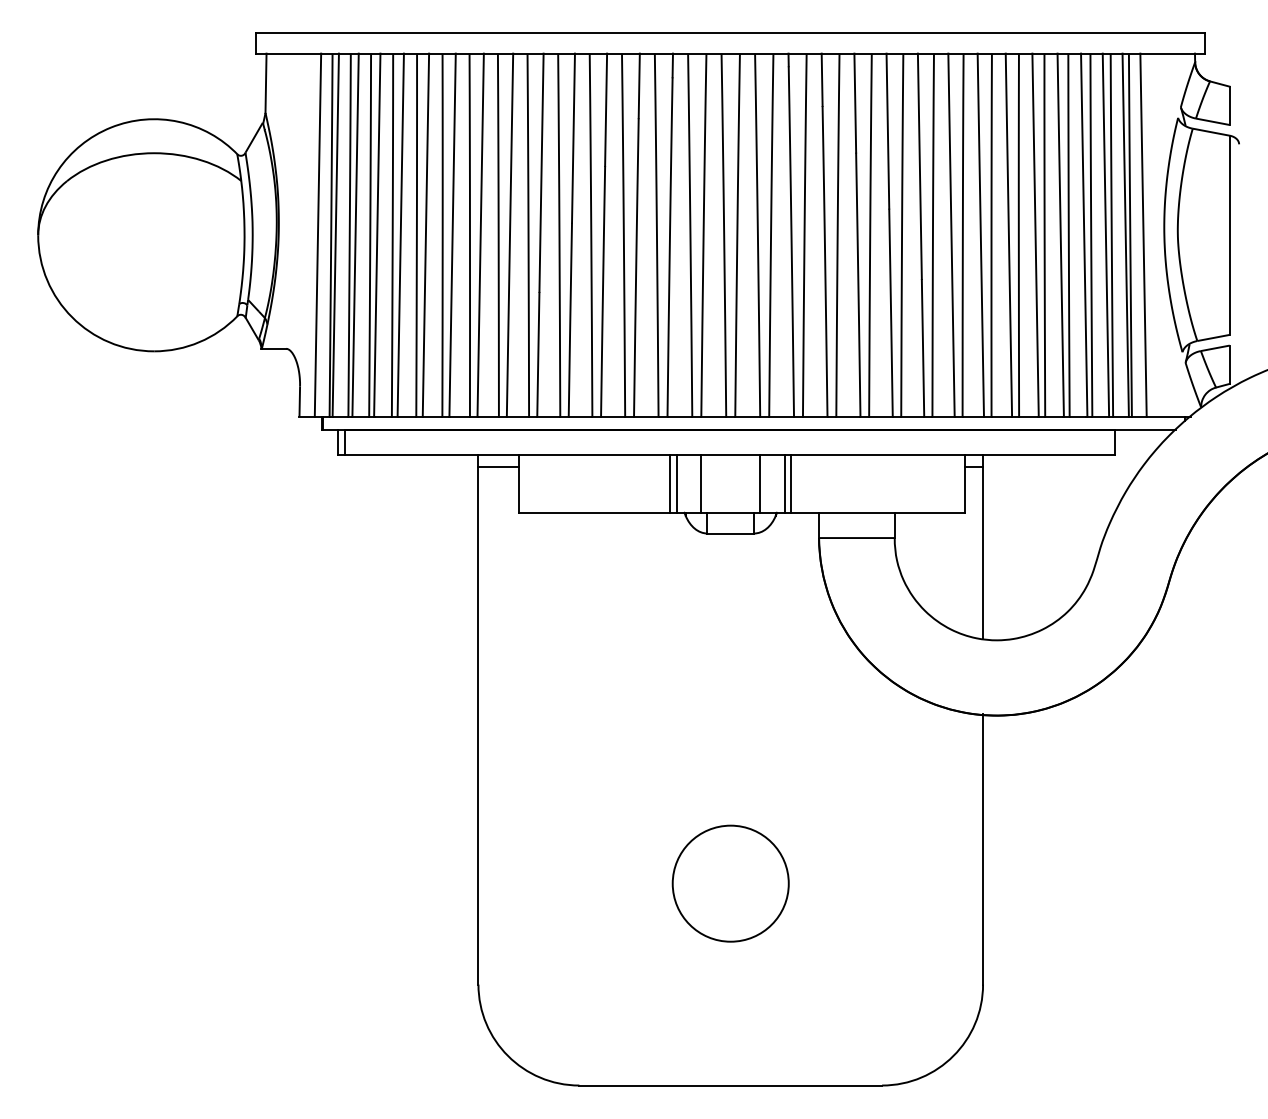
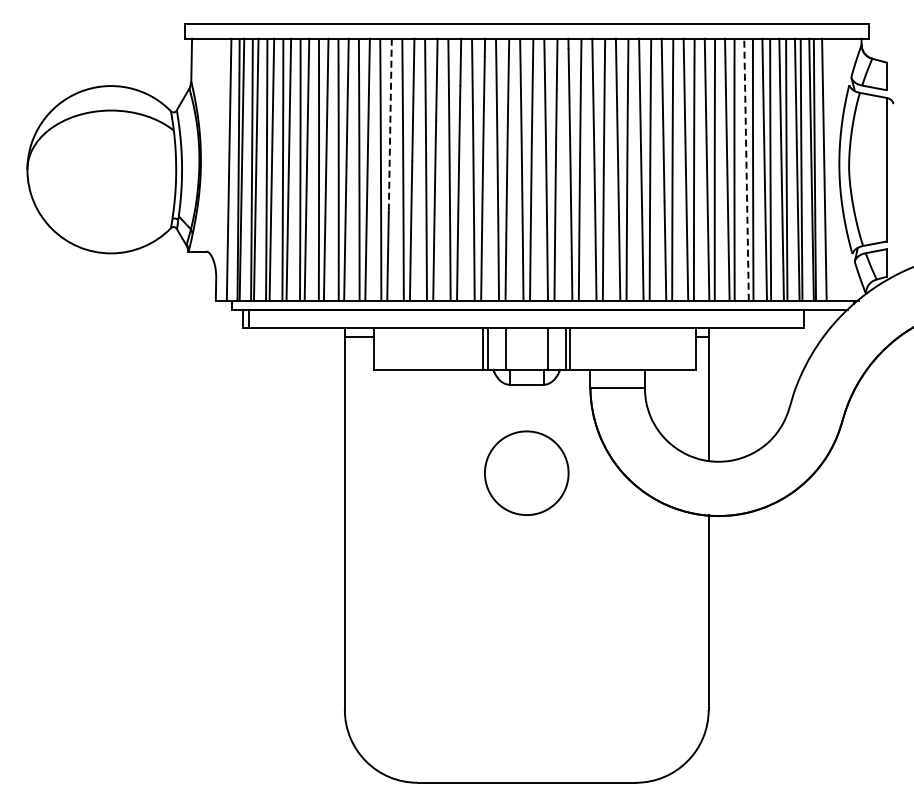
line: (541, 172) -> (390, 124), solid -> dashed
line: (1035, 234) -> (746, 169), solid -> dashed
circle: (730, 882) -> (526, 472), moved

